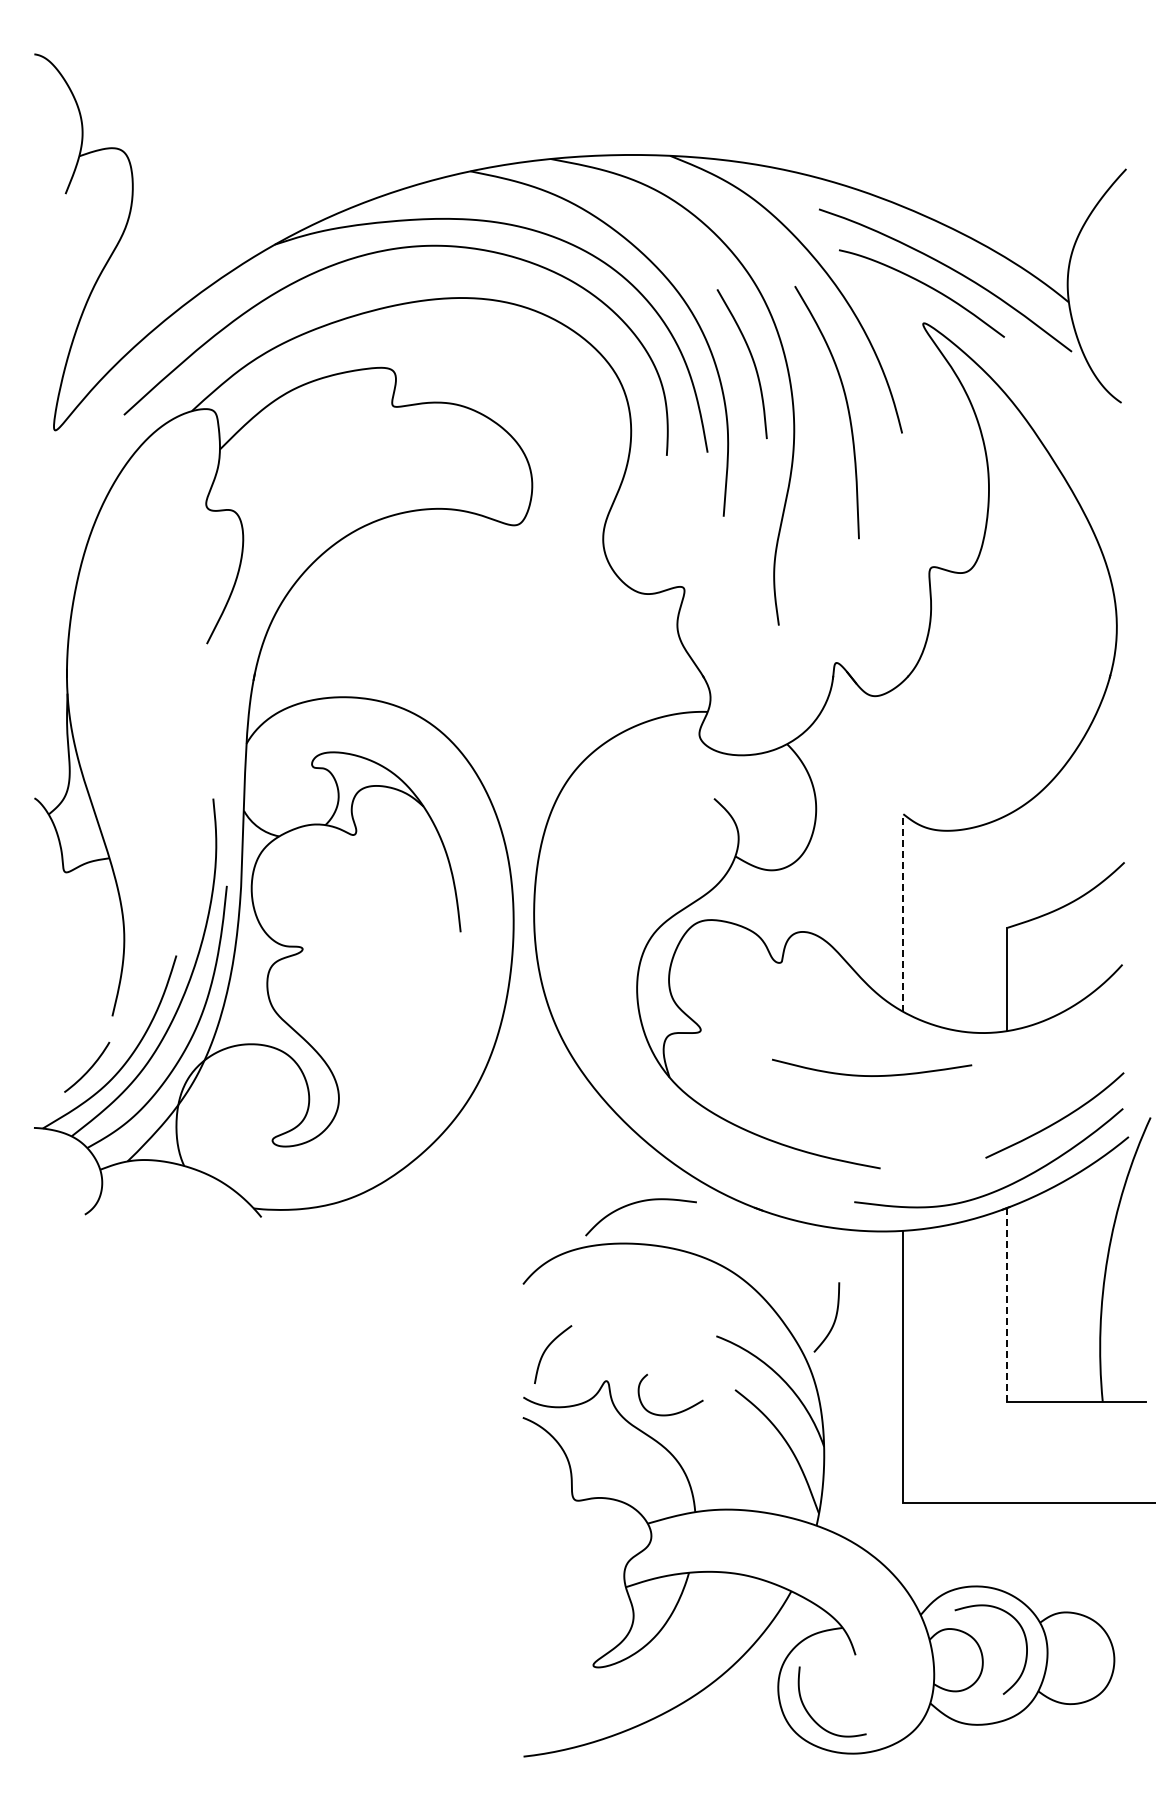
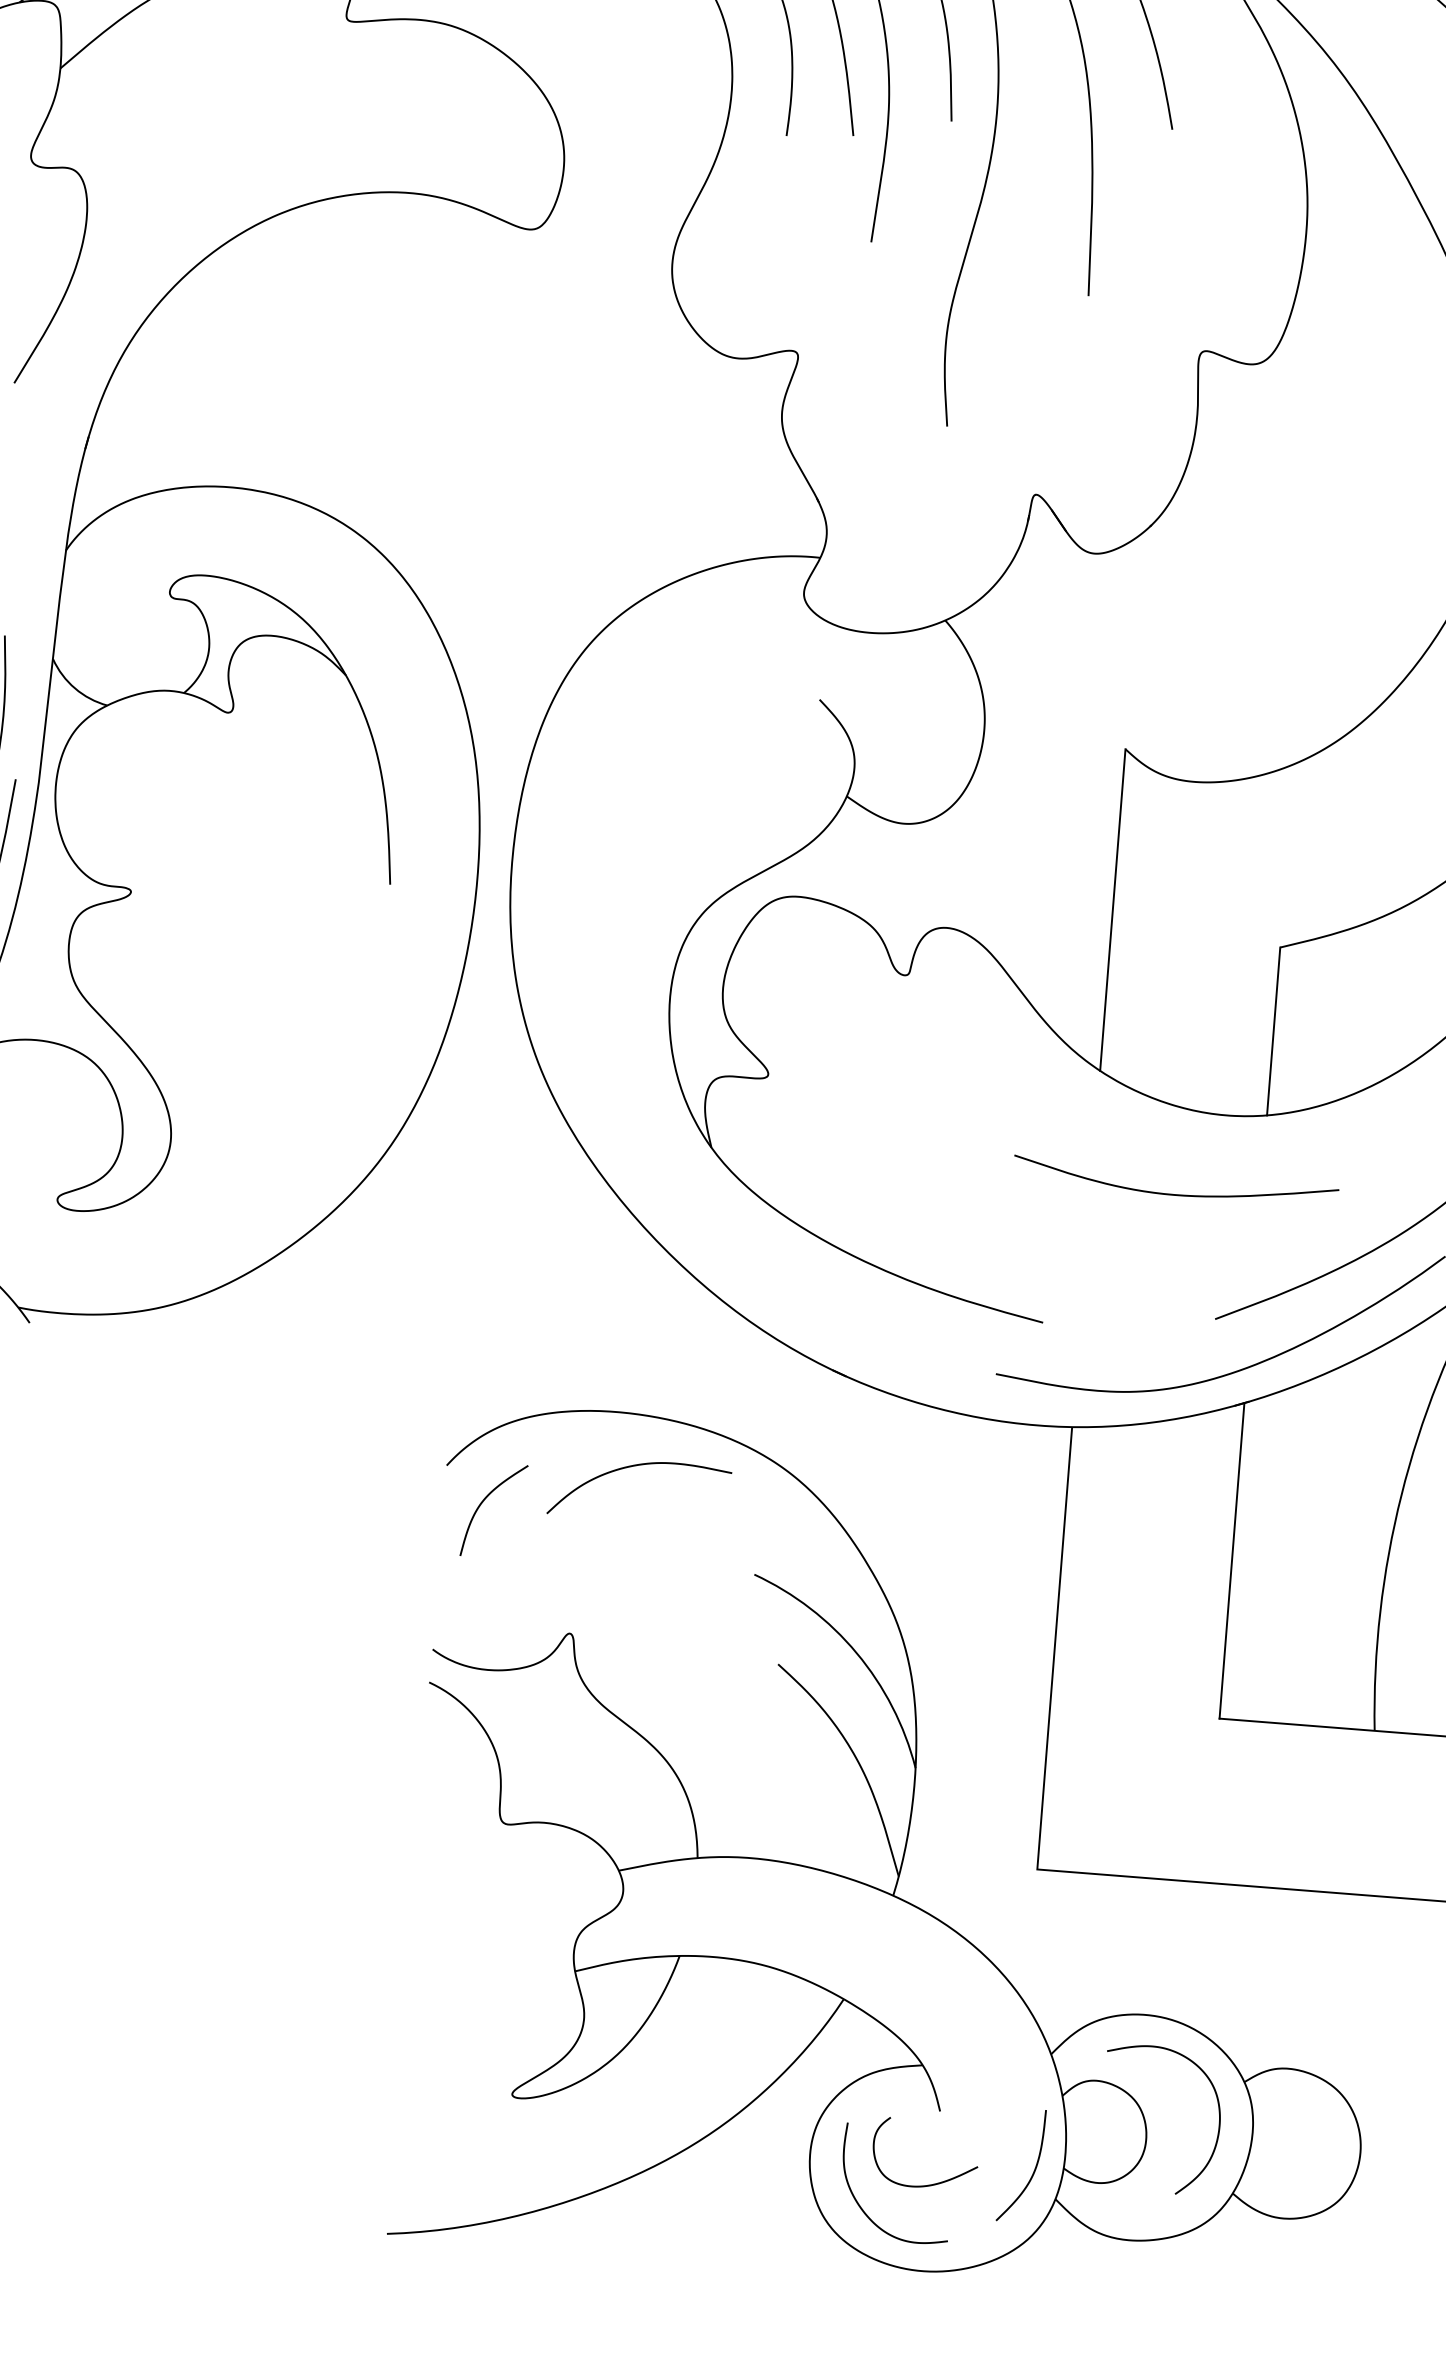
line: (903, 913) -> (1113, 910), dashed -> solid
curve: (872, 1075) -> (1175, 1194), moved
curve: (637, 1203) -> (635, 1467), moved
line: (1007, 1304) -> (1232, 1560), dashed -> solid
curve: (834, 1318) -> (1033, 2168), moved
curve: (547, 1349) -> (485, 1501), moved
curve: (675, 1412) -> (931, 2183), moved

